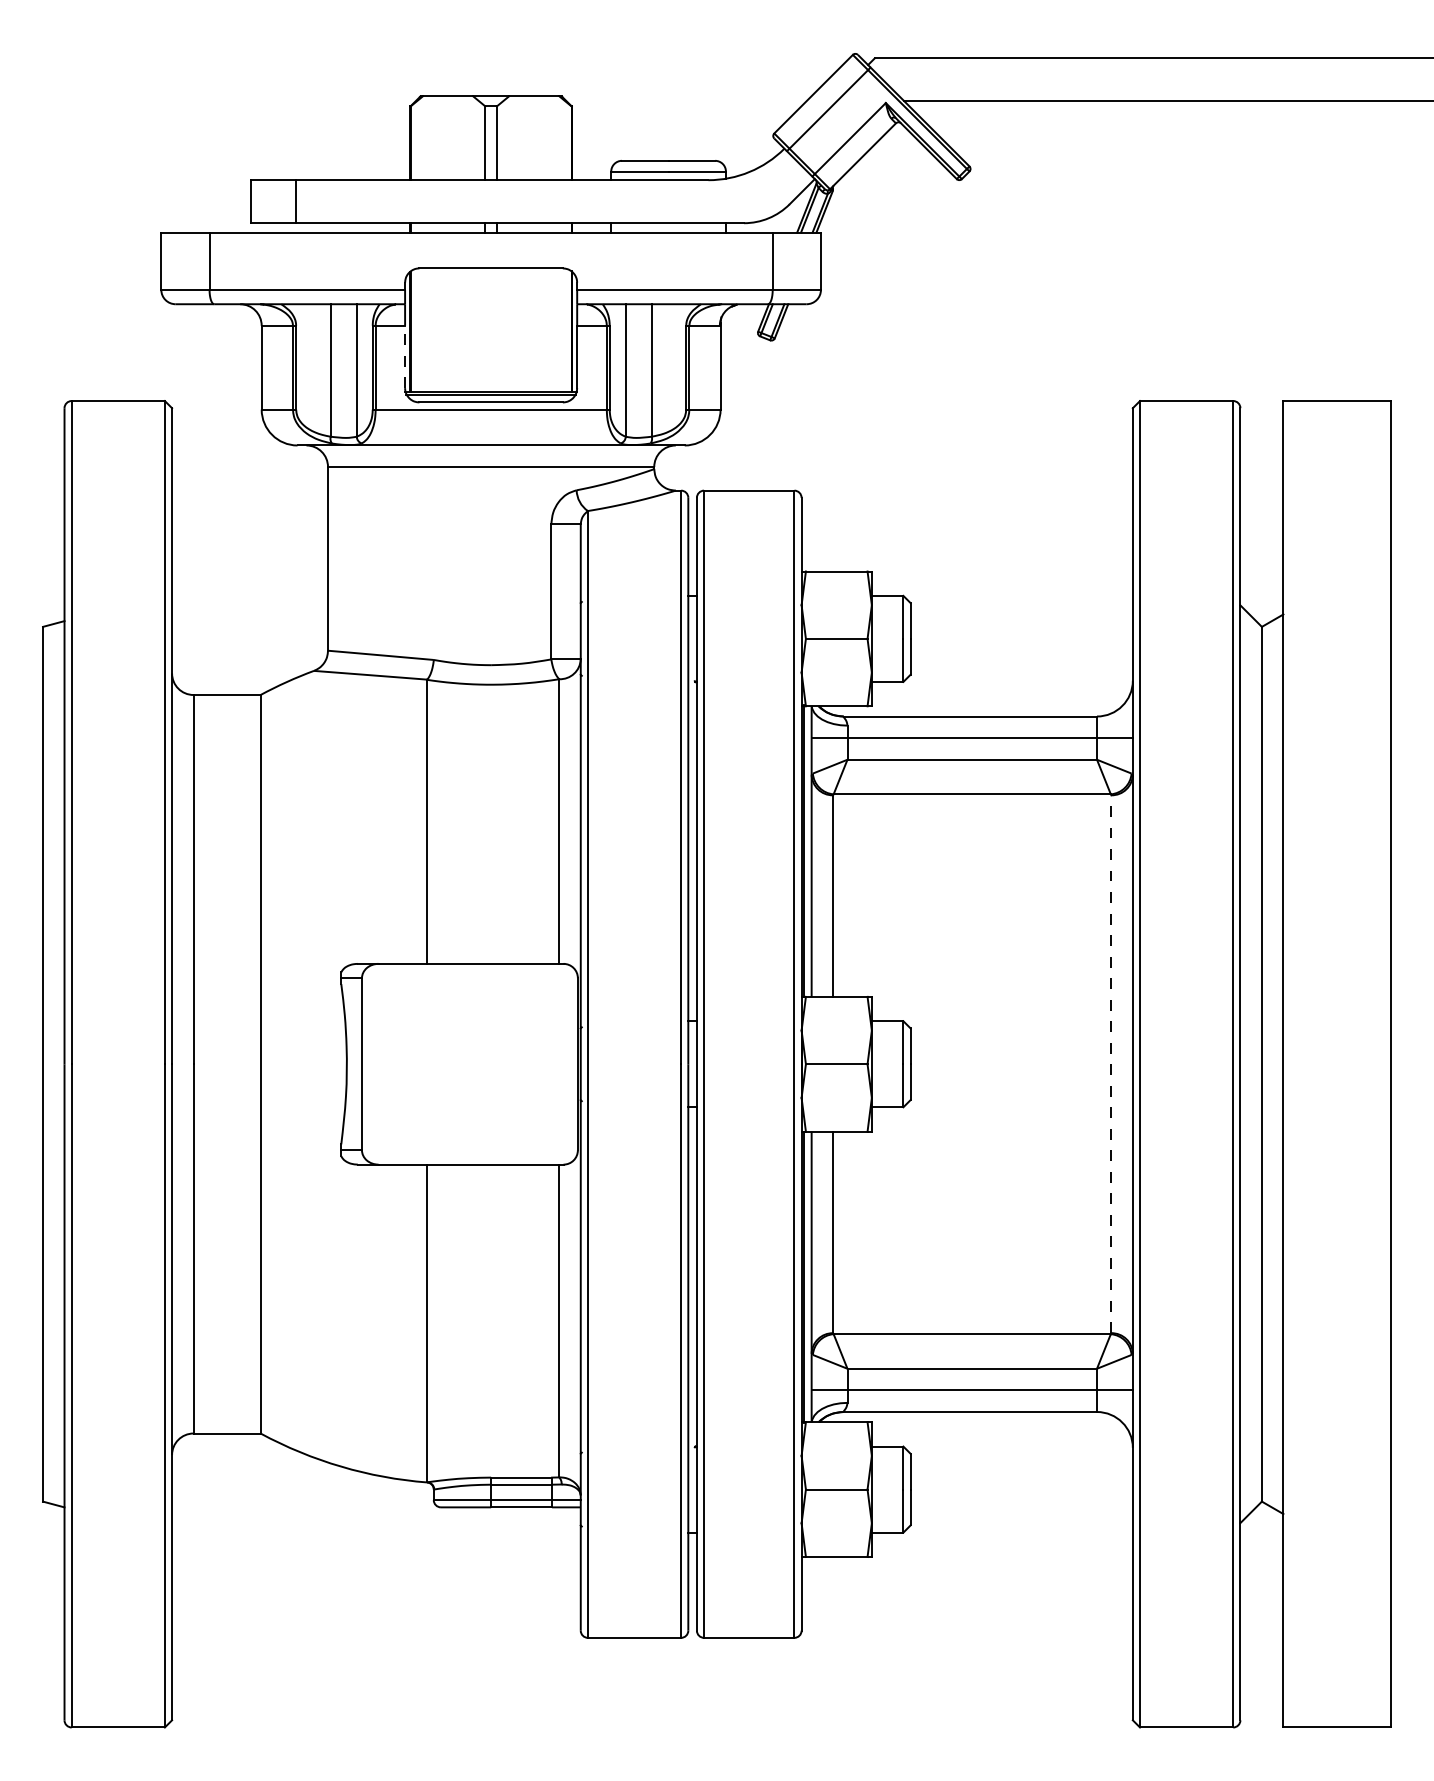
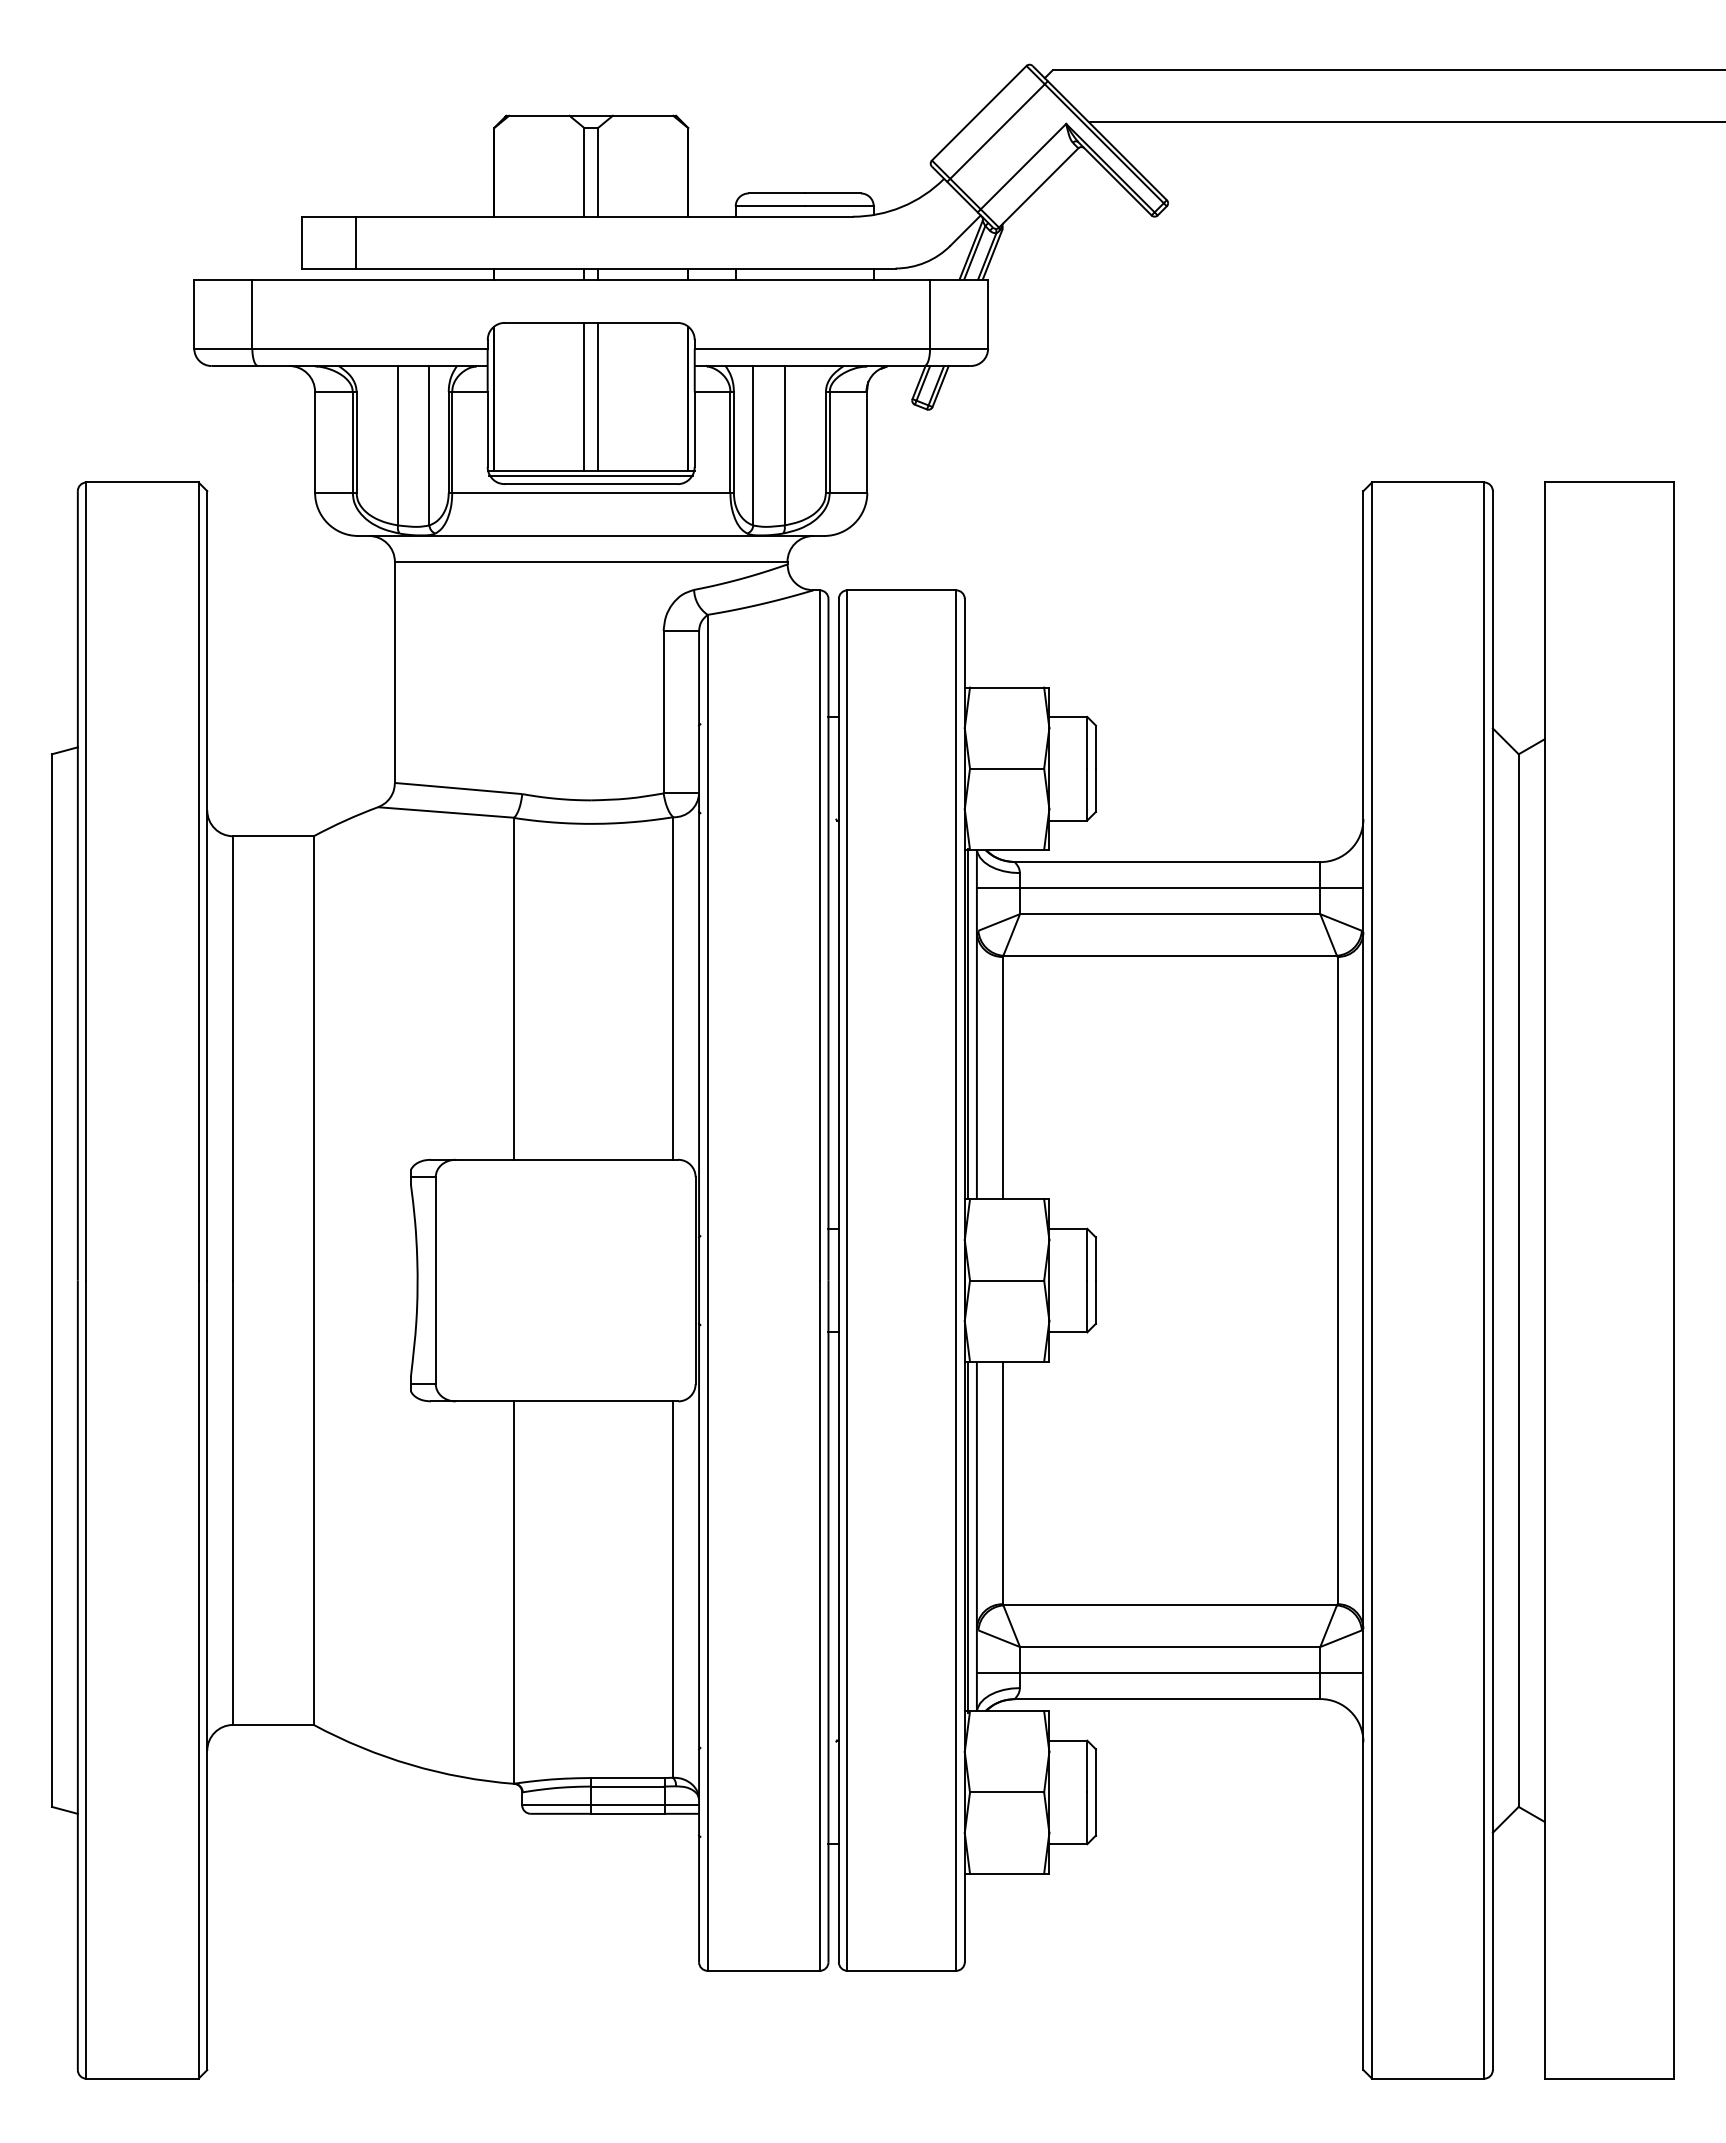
line: (485, 329) -> (584, 396), added
line: (497, 329) -> (598, 396), added
line: (404, 356) -> (487, 429), dashed -> solid
line: (1111, 1064) -> (1337, 1280), dashed -> solid

